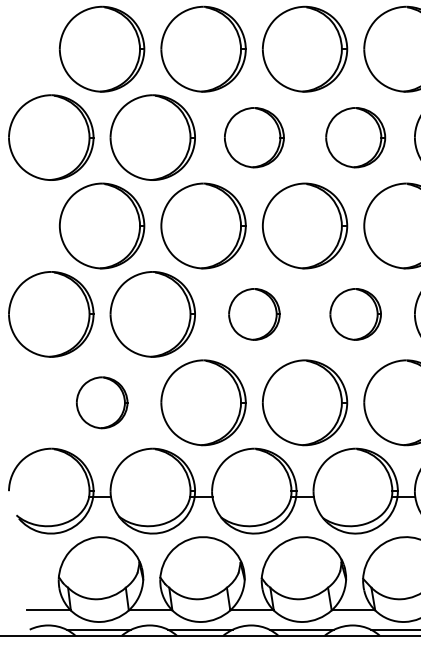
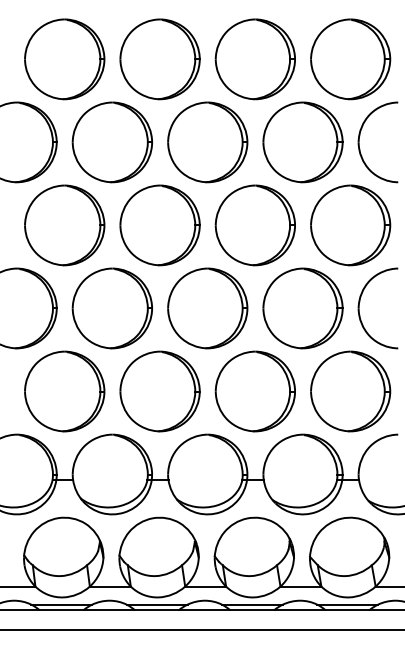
part: (254, 137) -> (207, 142), size x1.43
part: (355, 137) -> (302, 142), size x1.43
part: (254, 314) -> (207, 308), size x1.67
part: (355, 314) -> (302, 308), size x1.67
part: (101, 402) -> (64, 391), size x1.67

